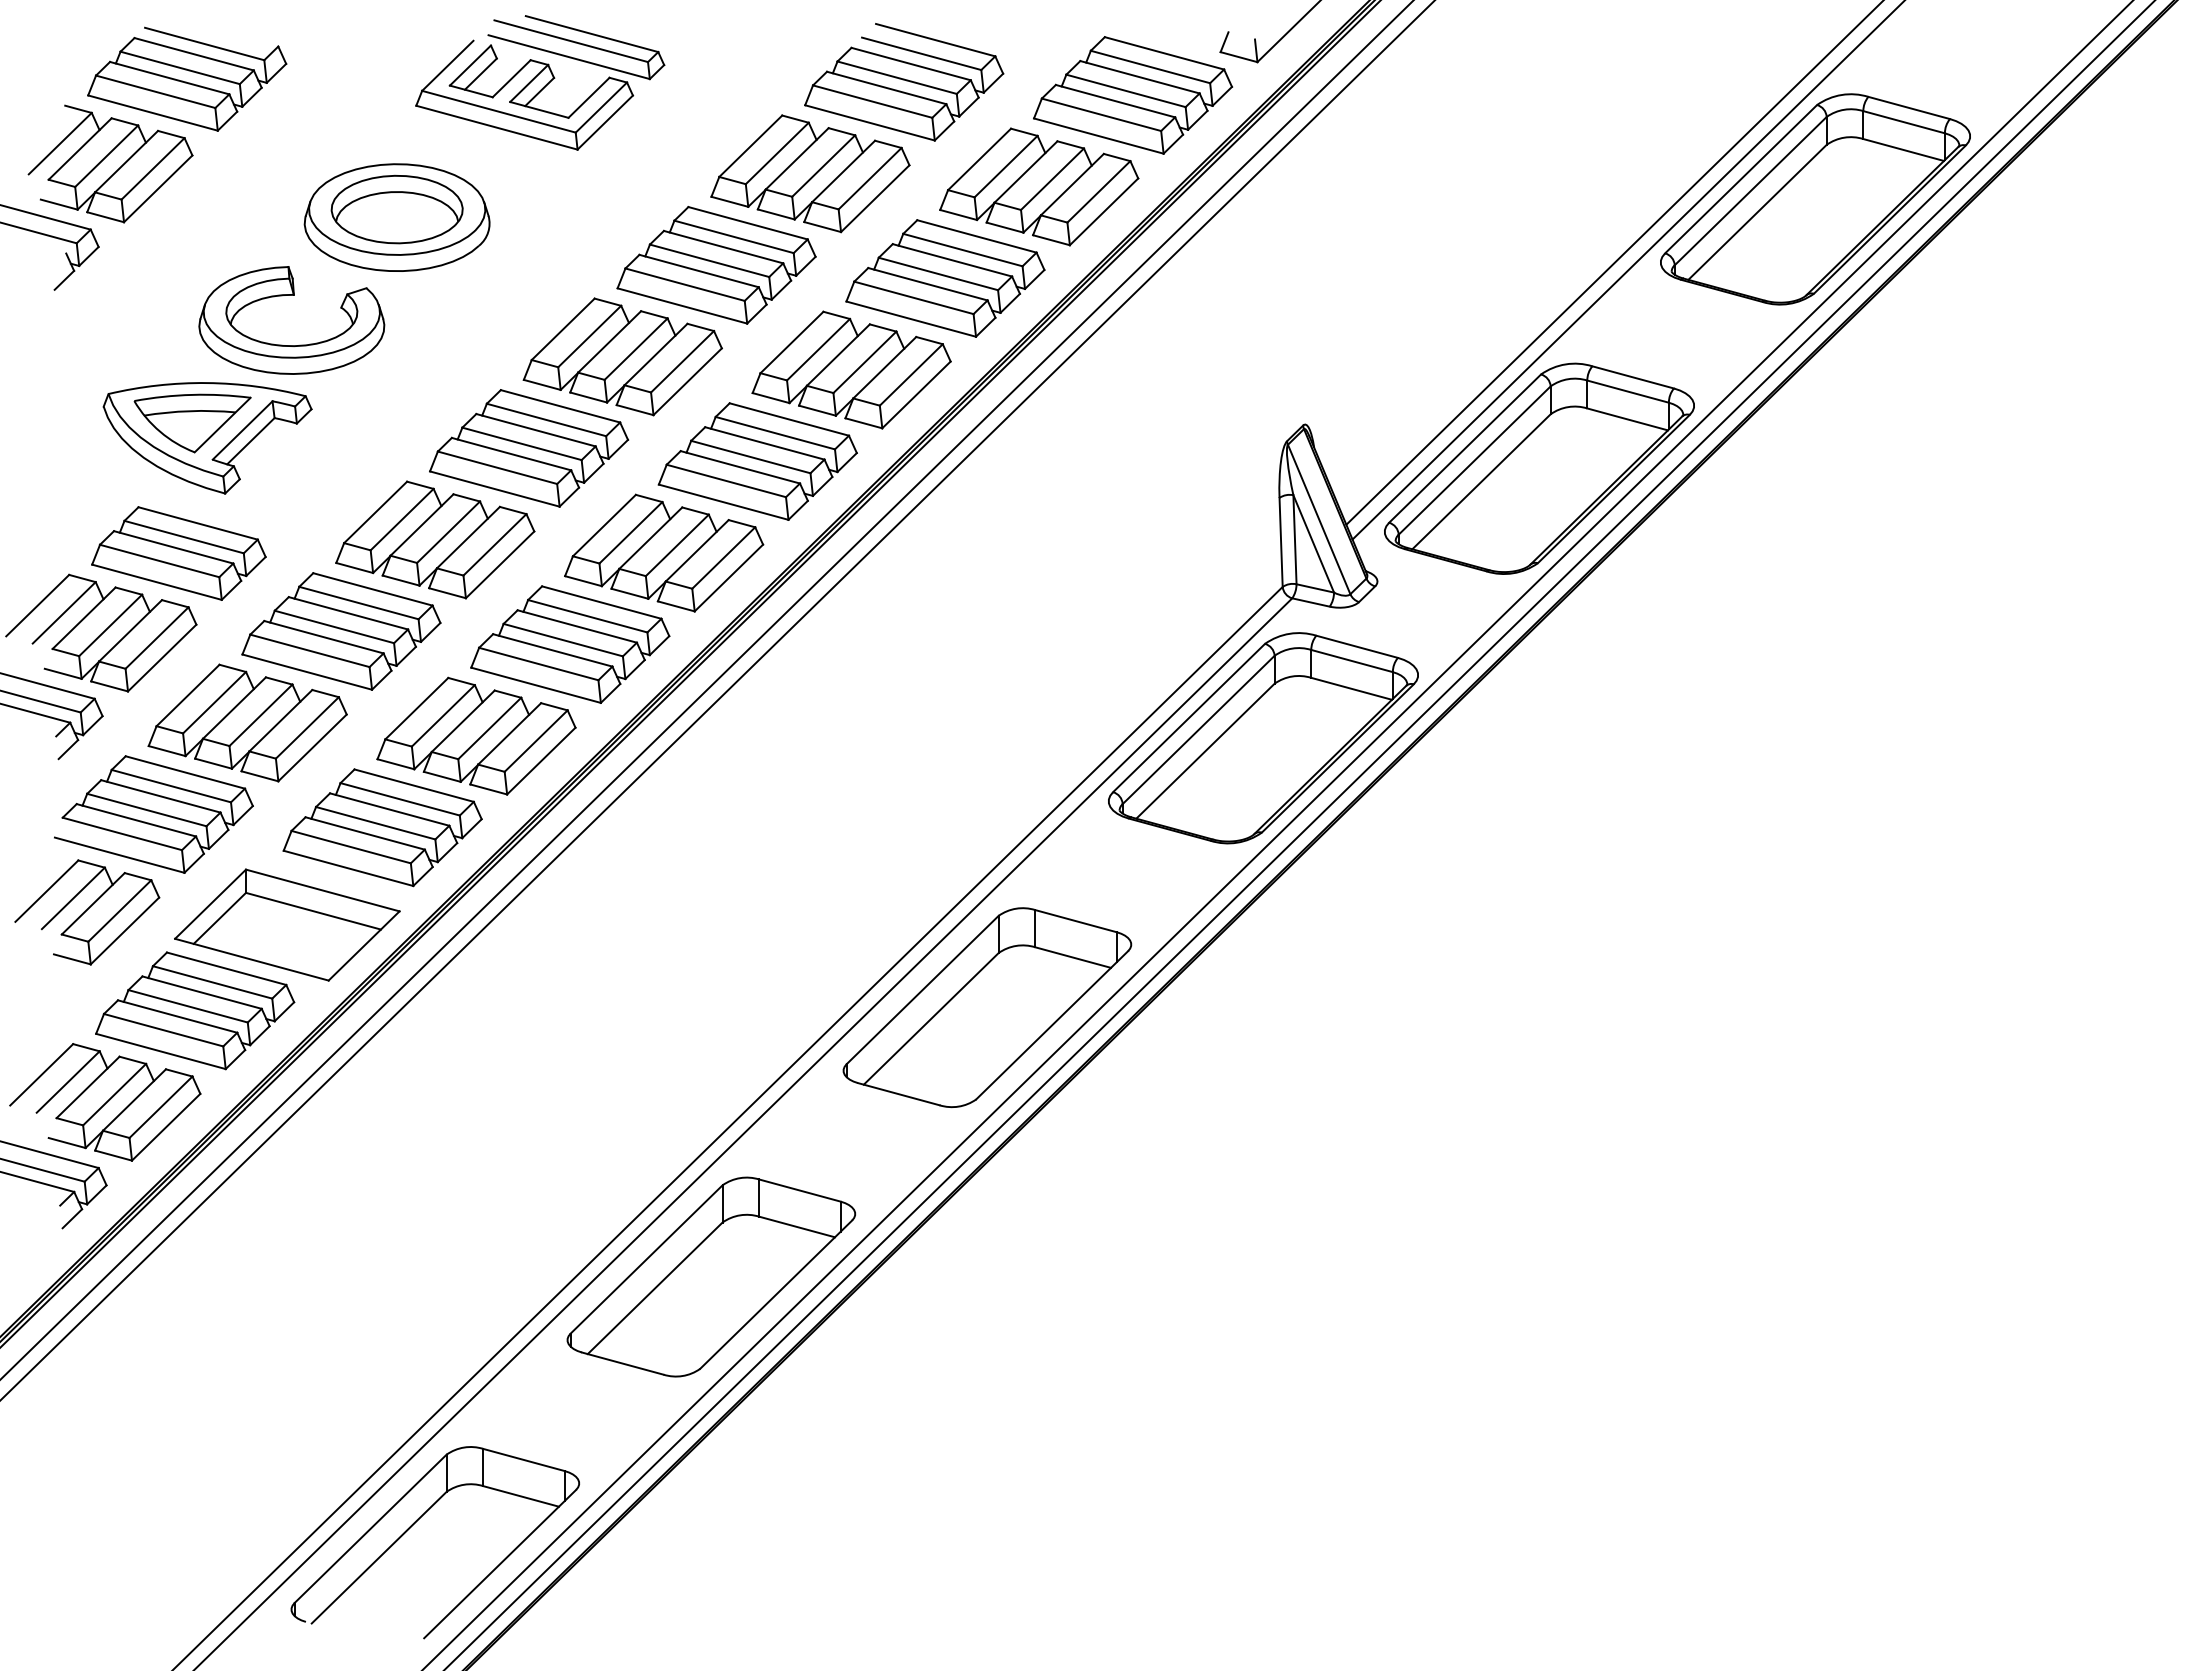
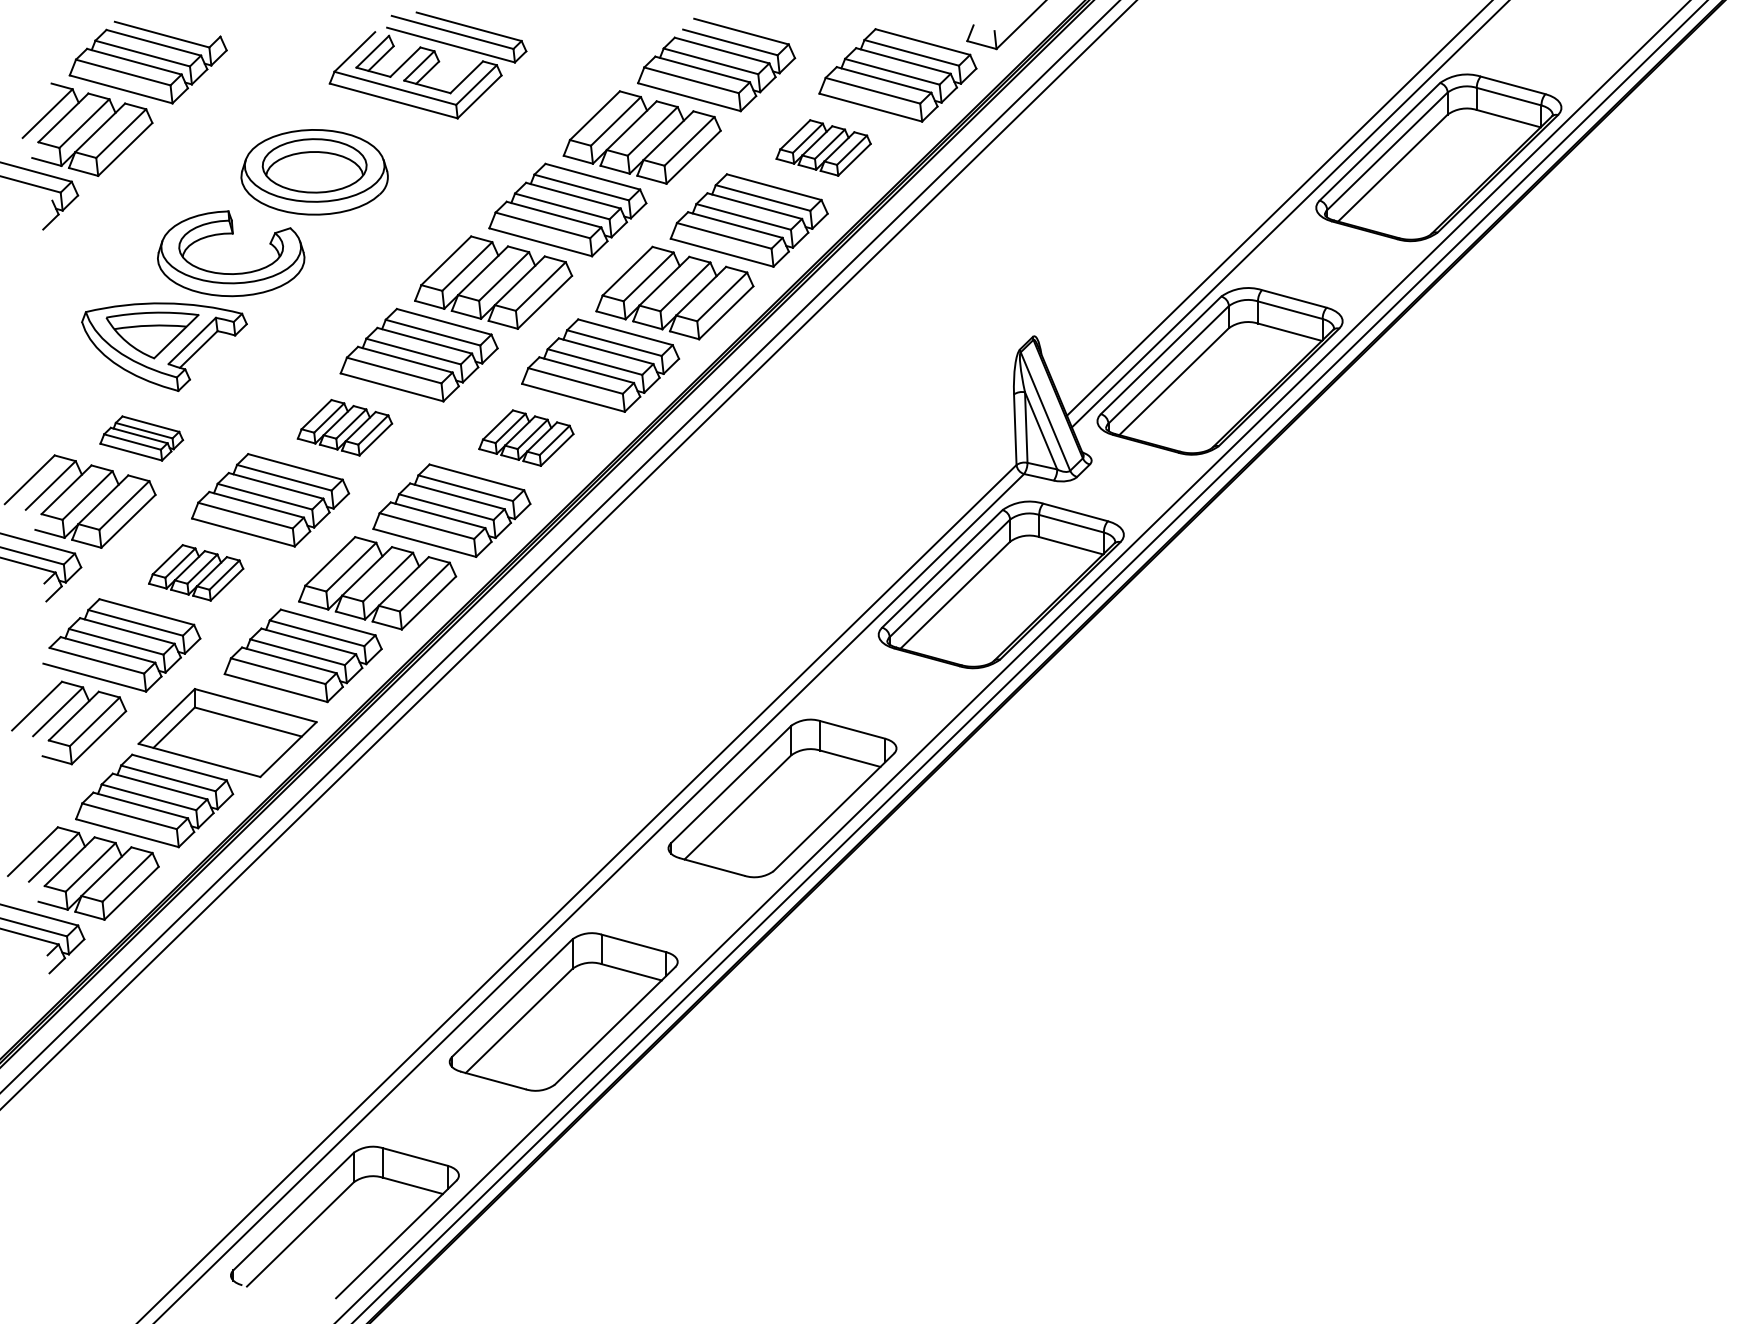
part: (1039, 186) -> (823, 147), size x0.6
part: (435, 539) -> (345, 427), size x0.6
part: (664, 552) -> (526, 437), size x0.6
part: (178, 553) -> (141, 438), size x0.6
part: (247, 722) -> (196, 572), size x0.6

